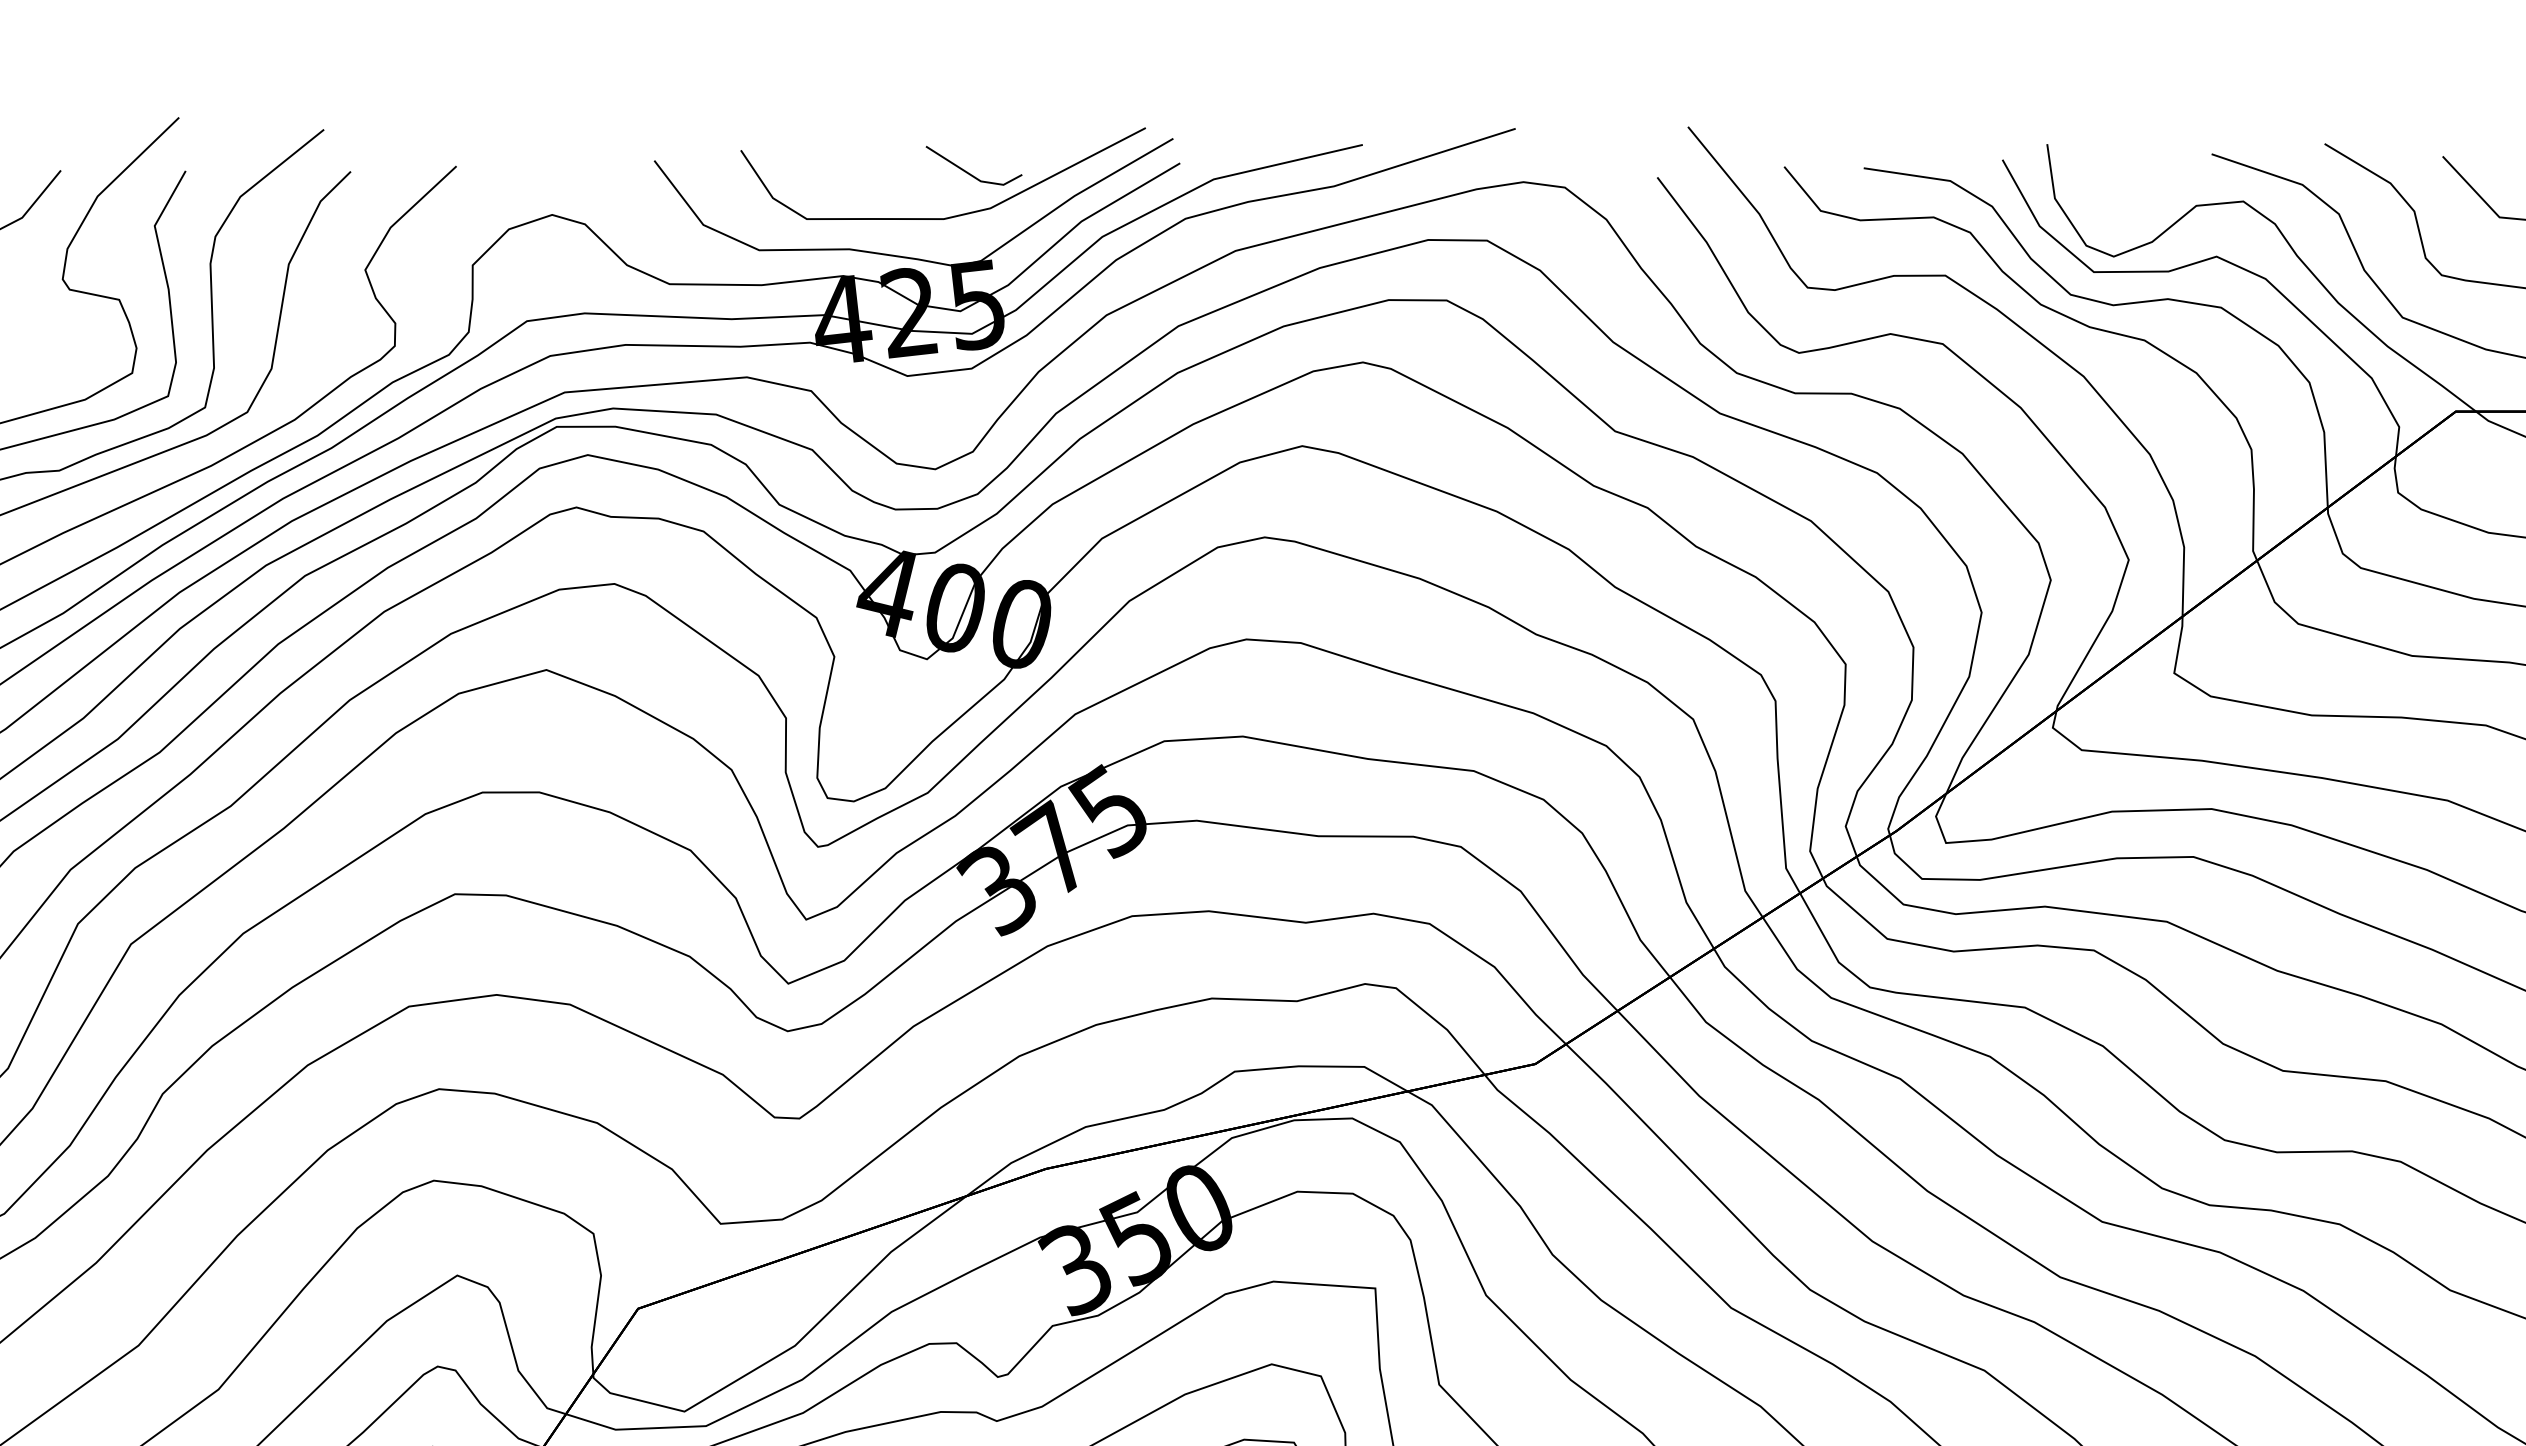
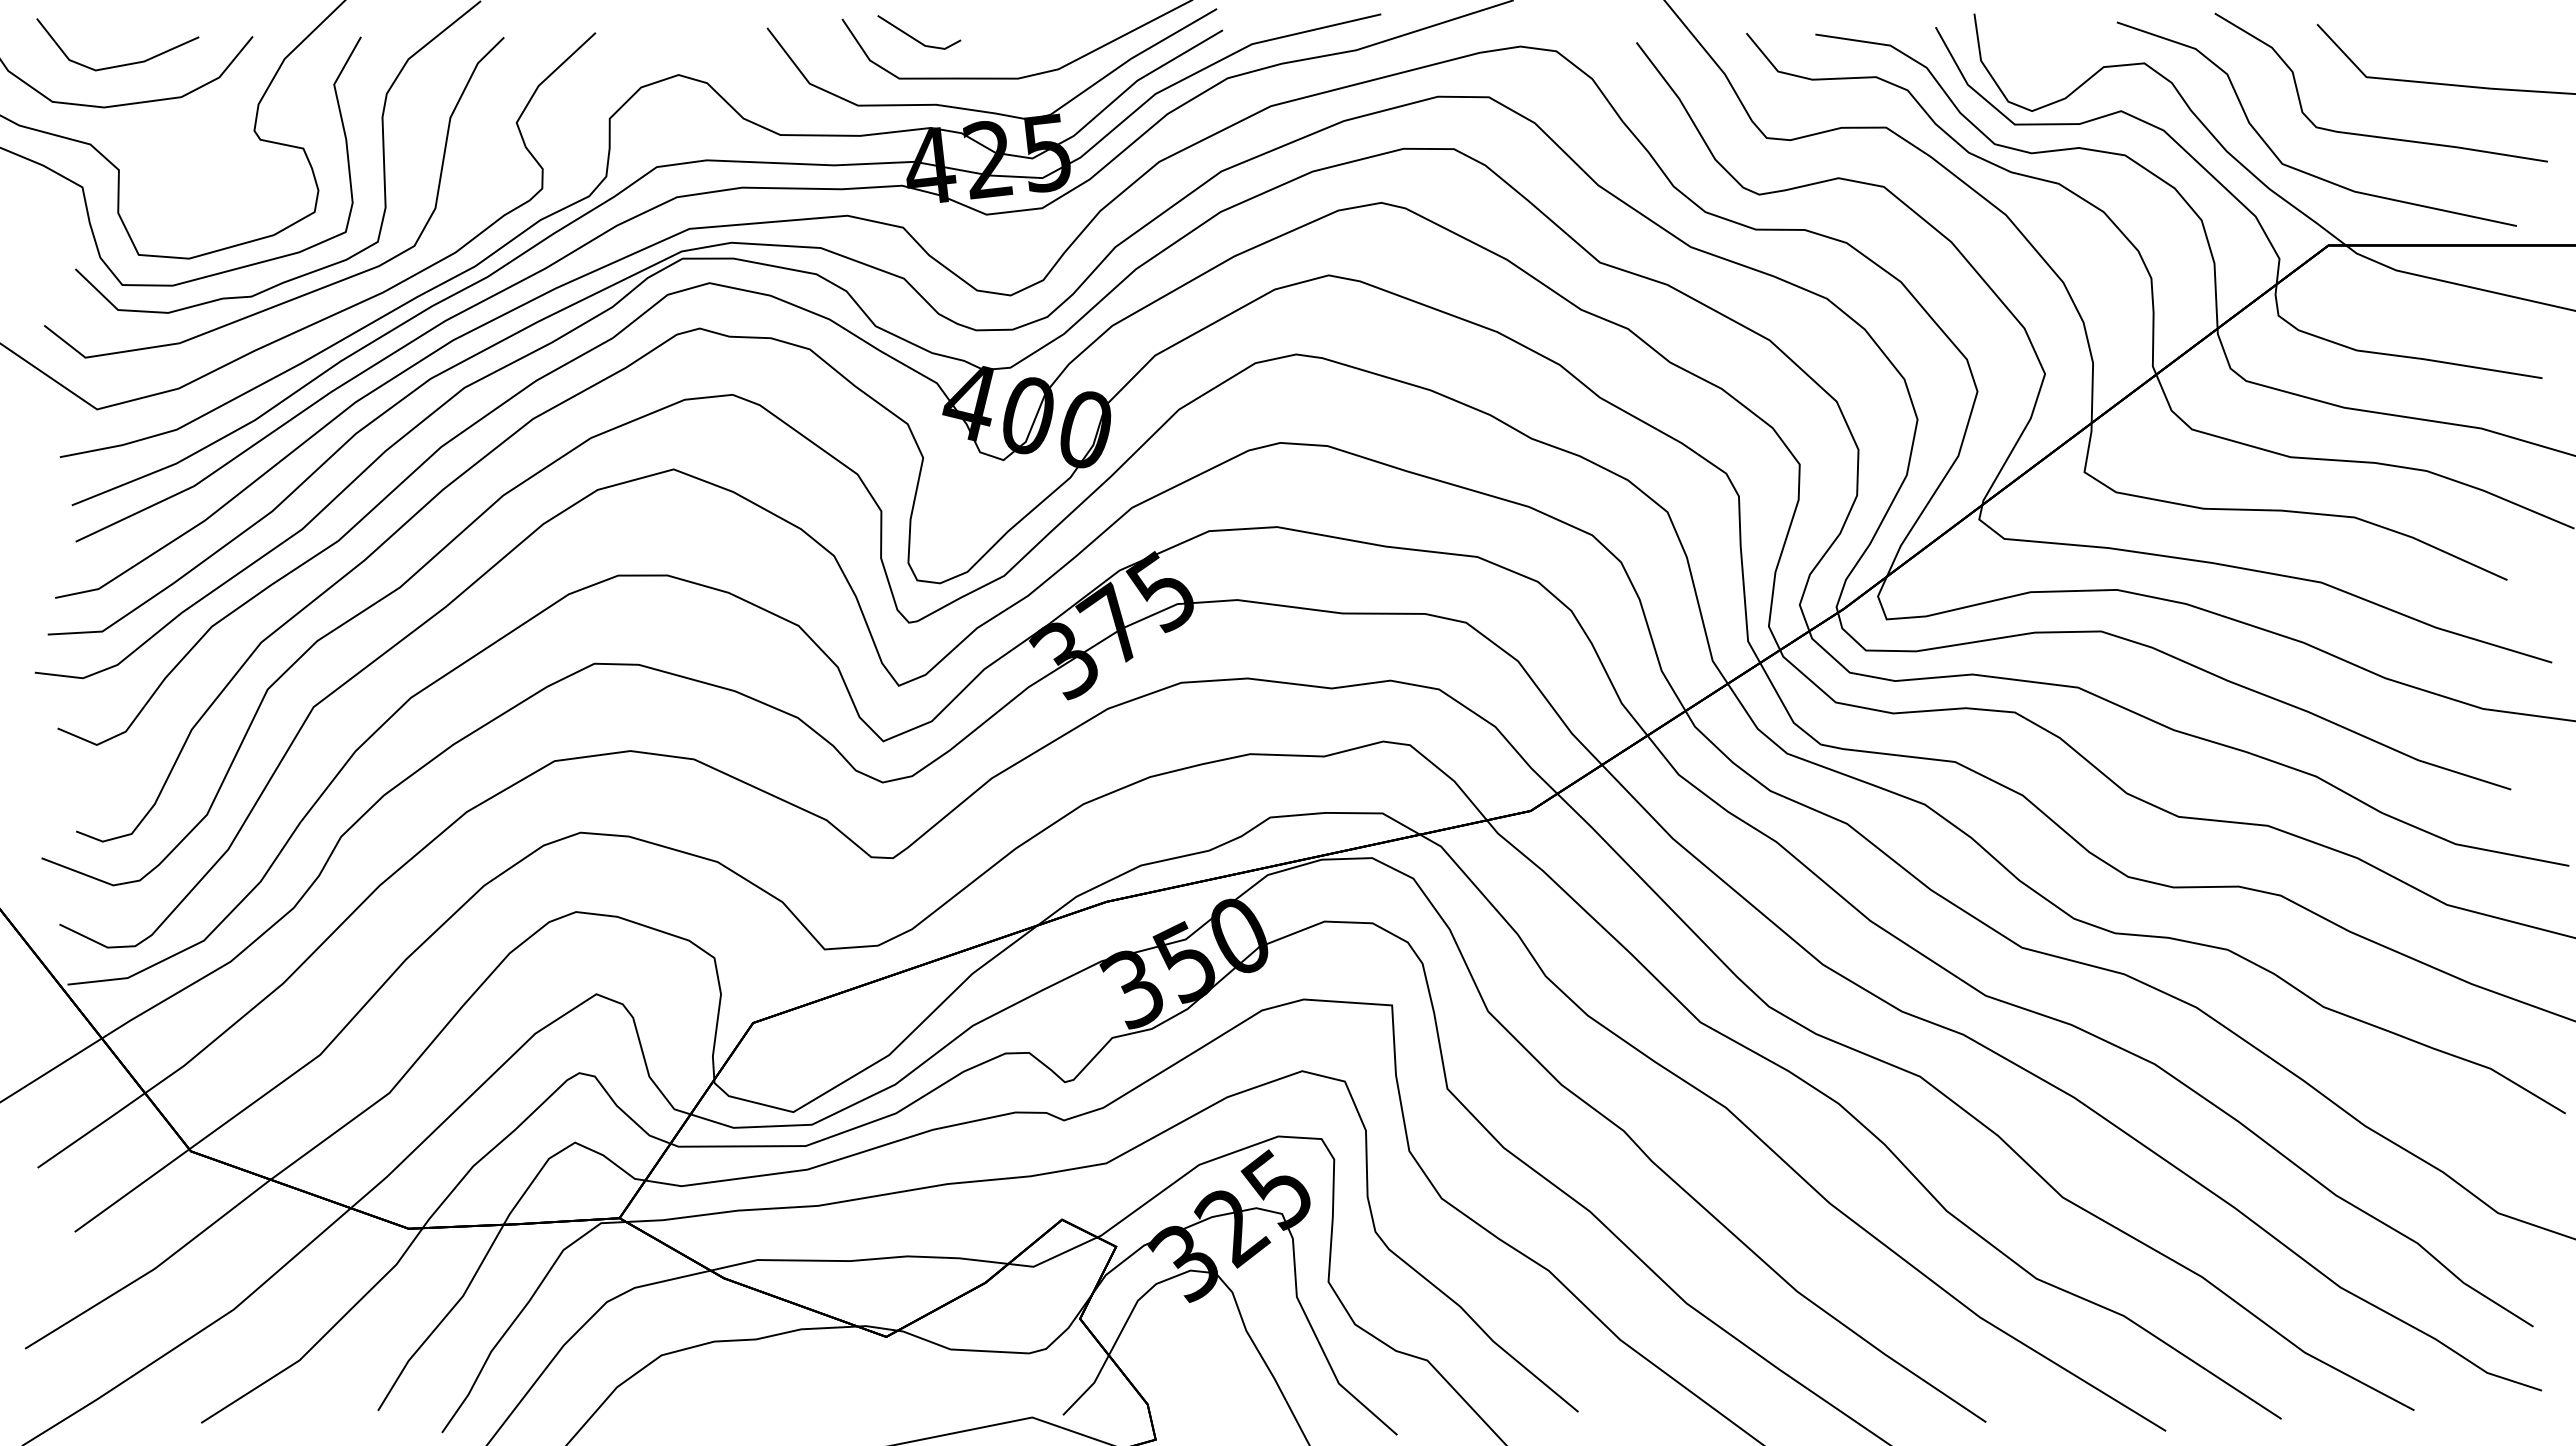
line: (969, 172) -> (915, 38), moved

